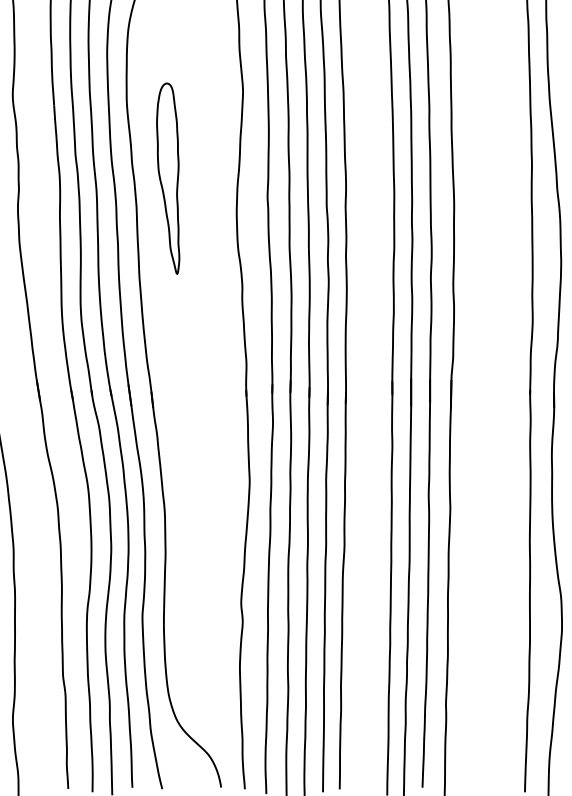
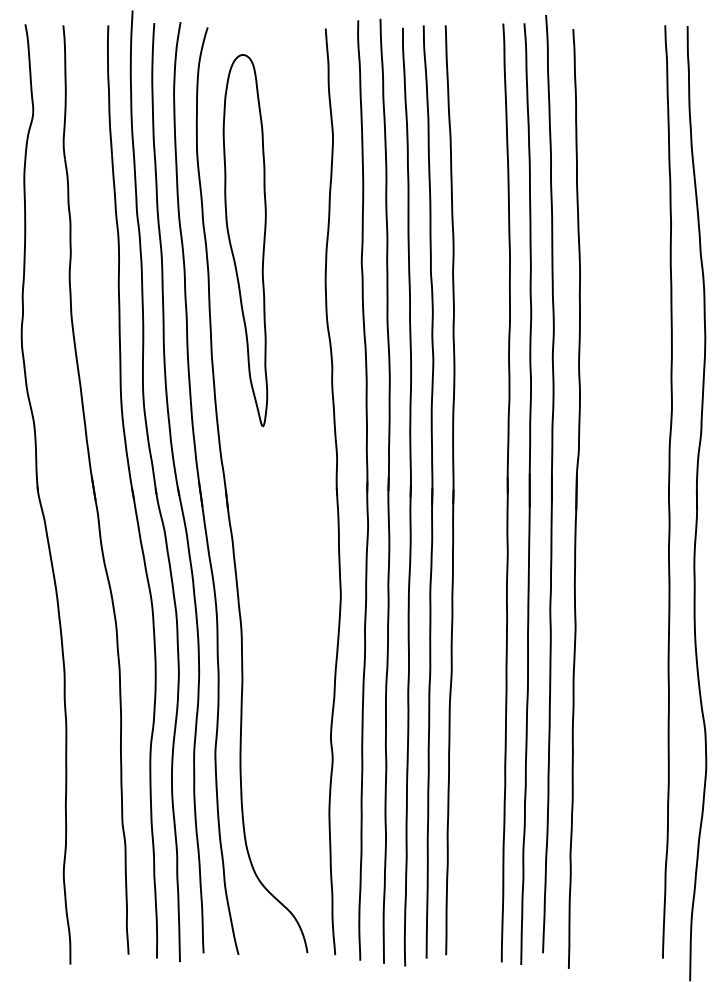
part: (168, 178) -> (245, 240), size x1.67

